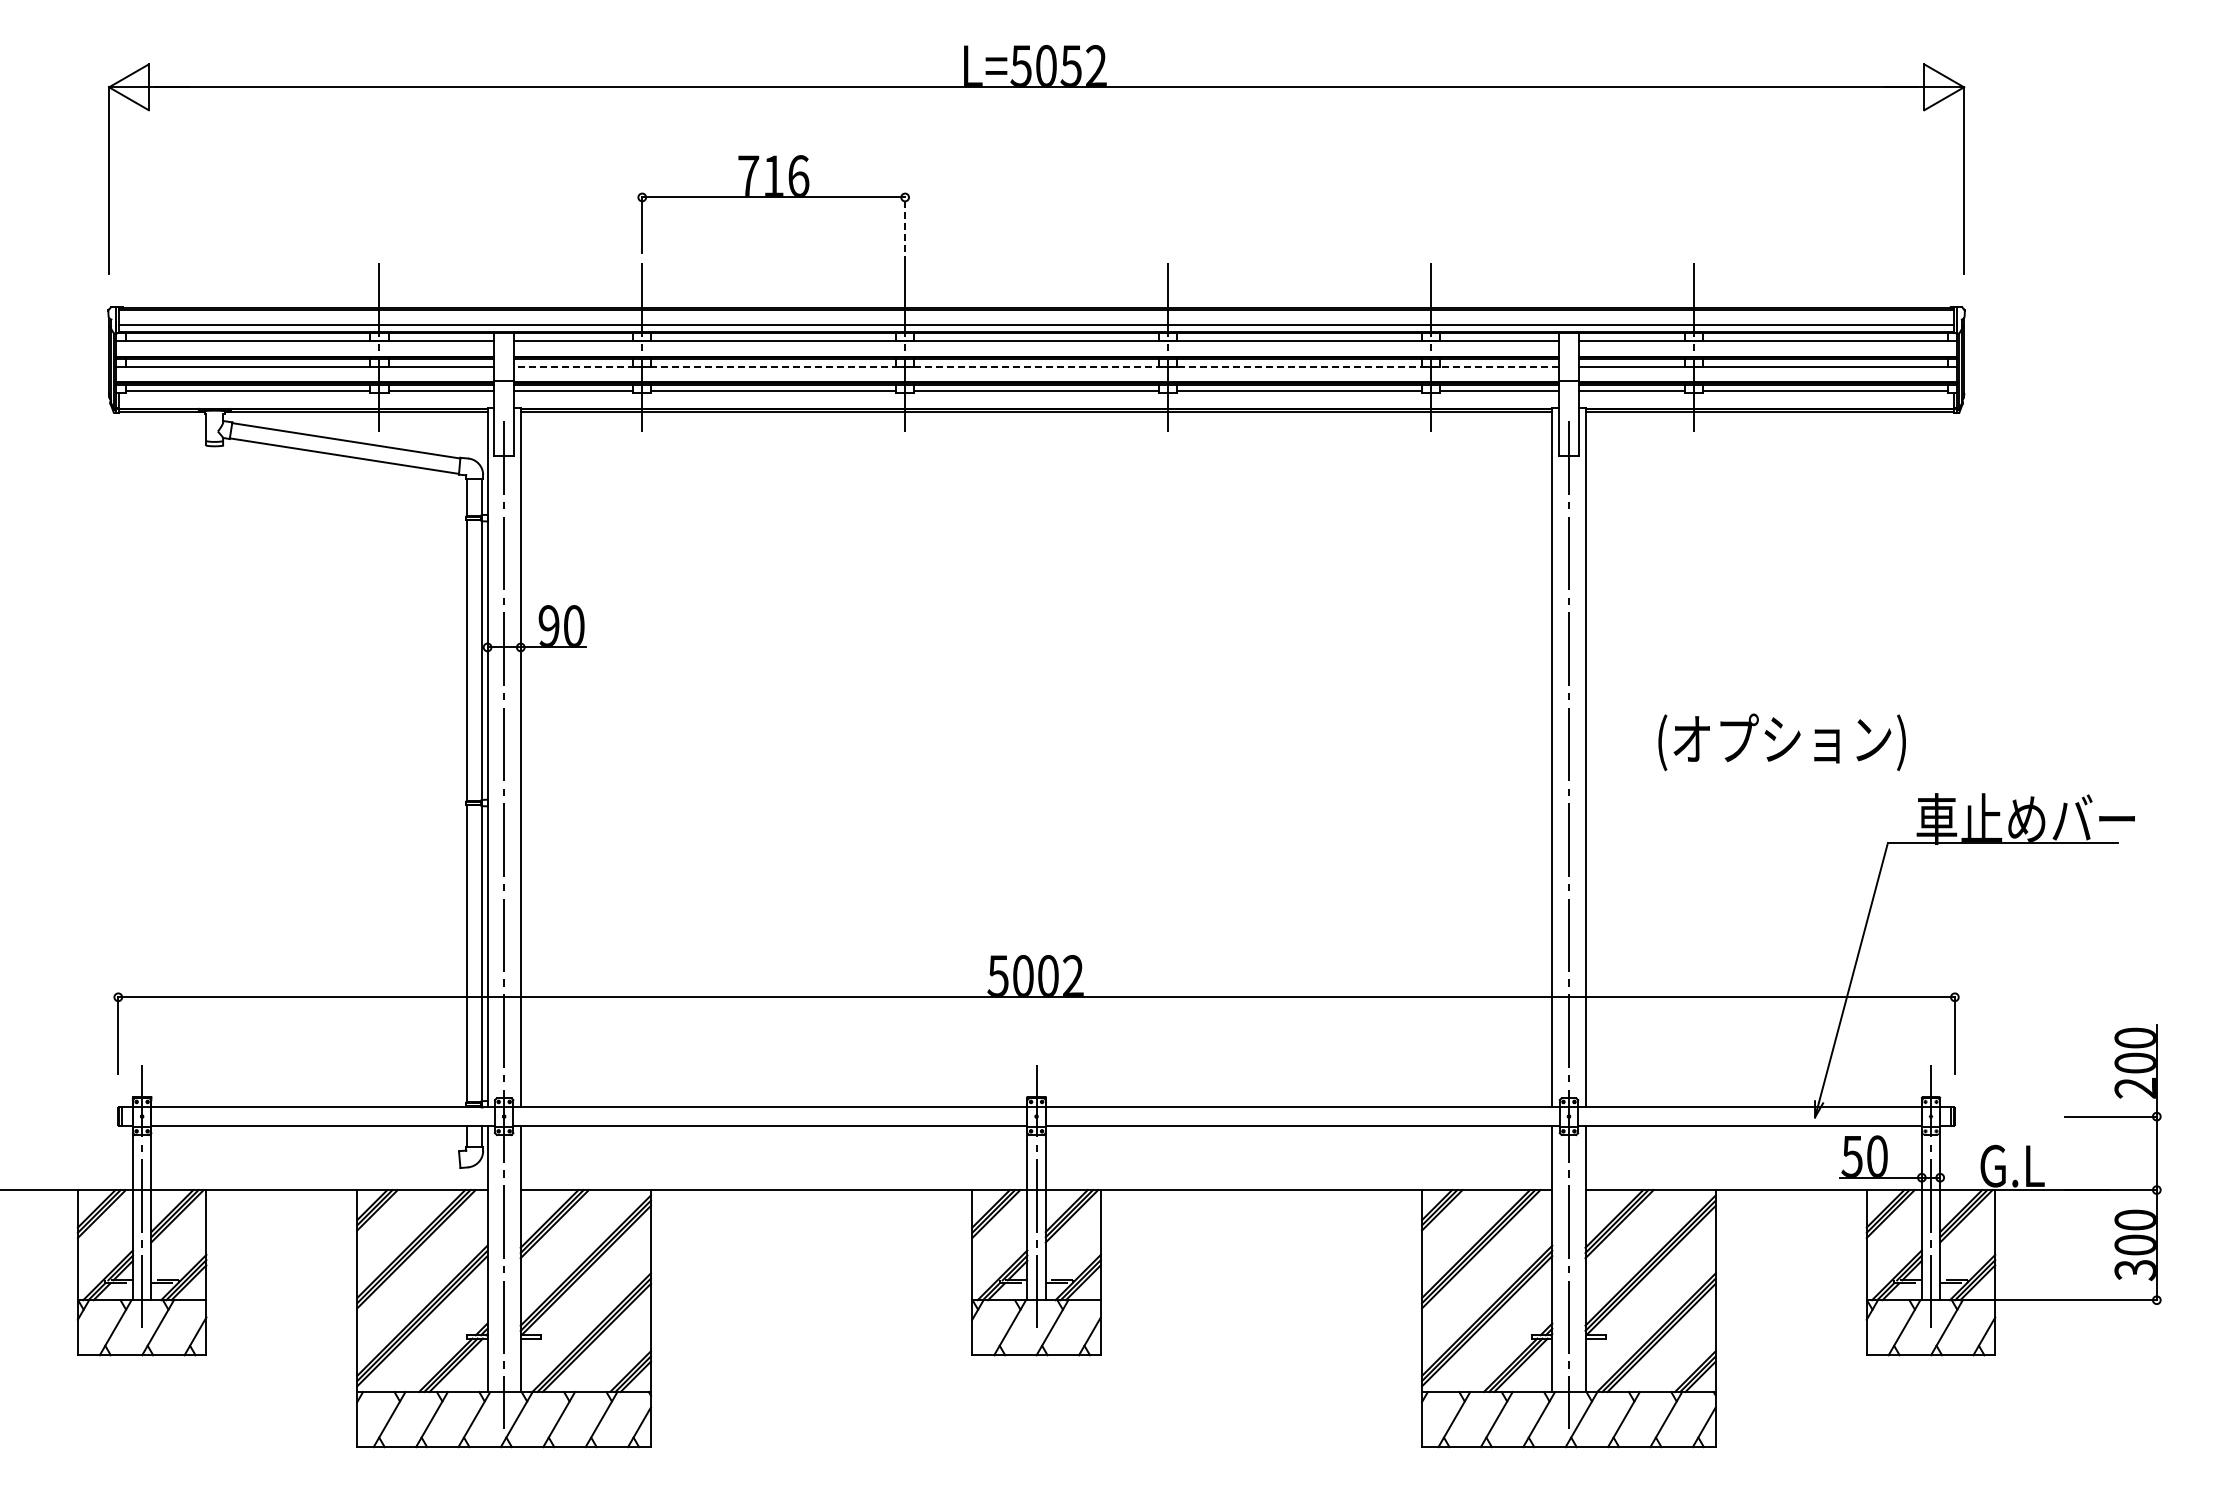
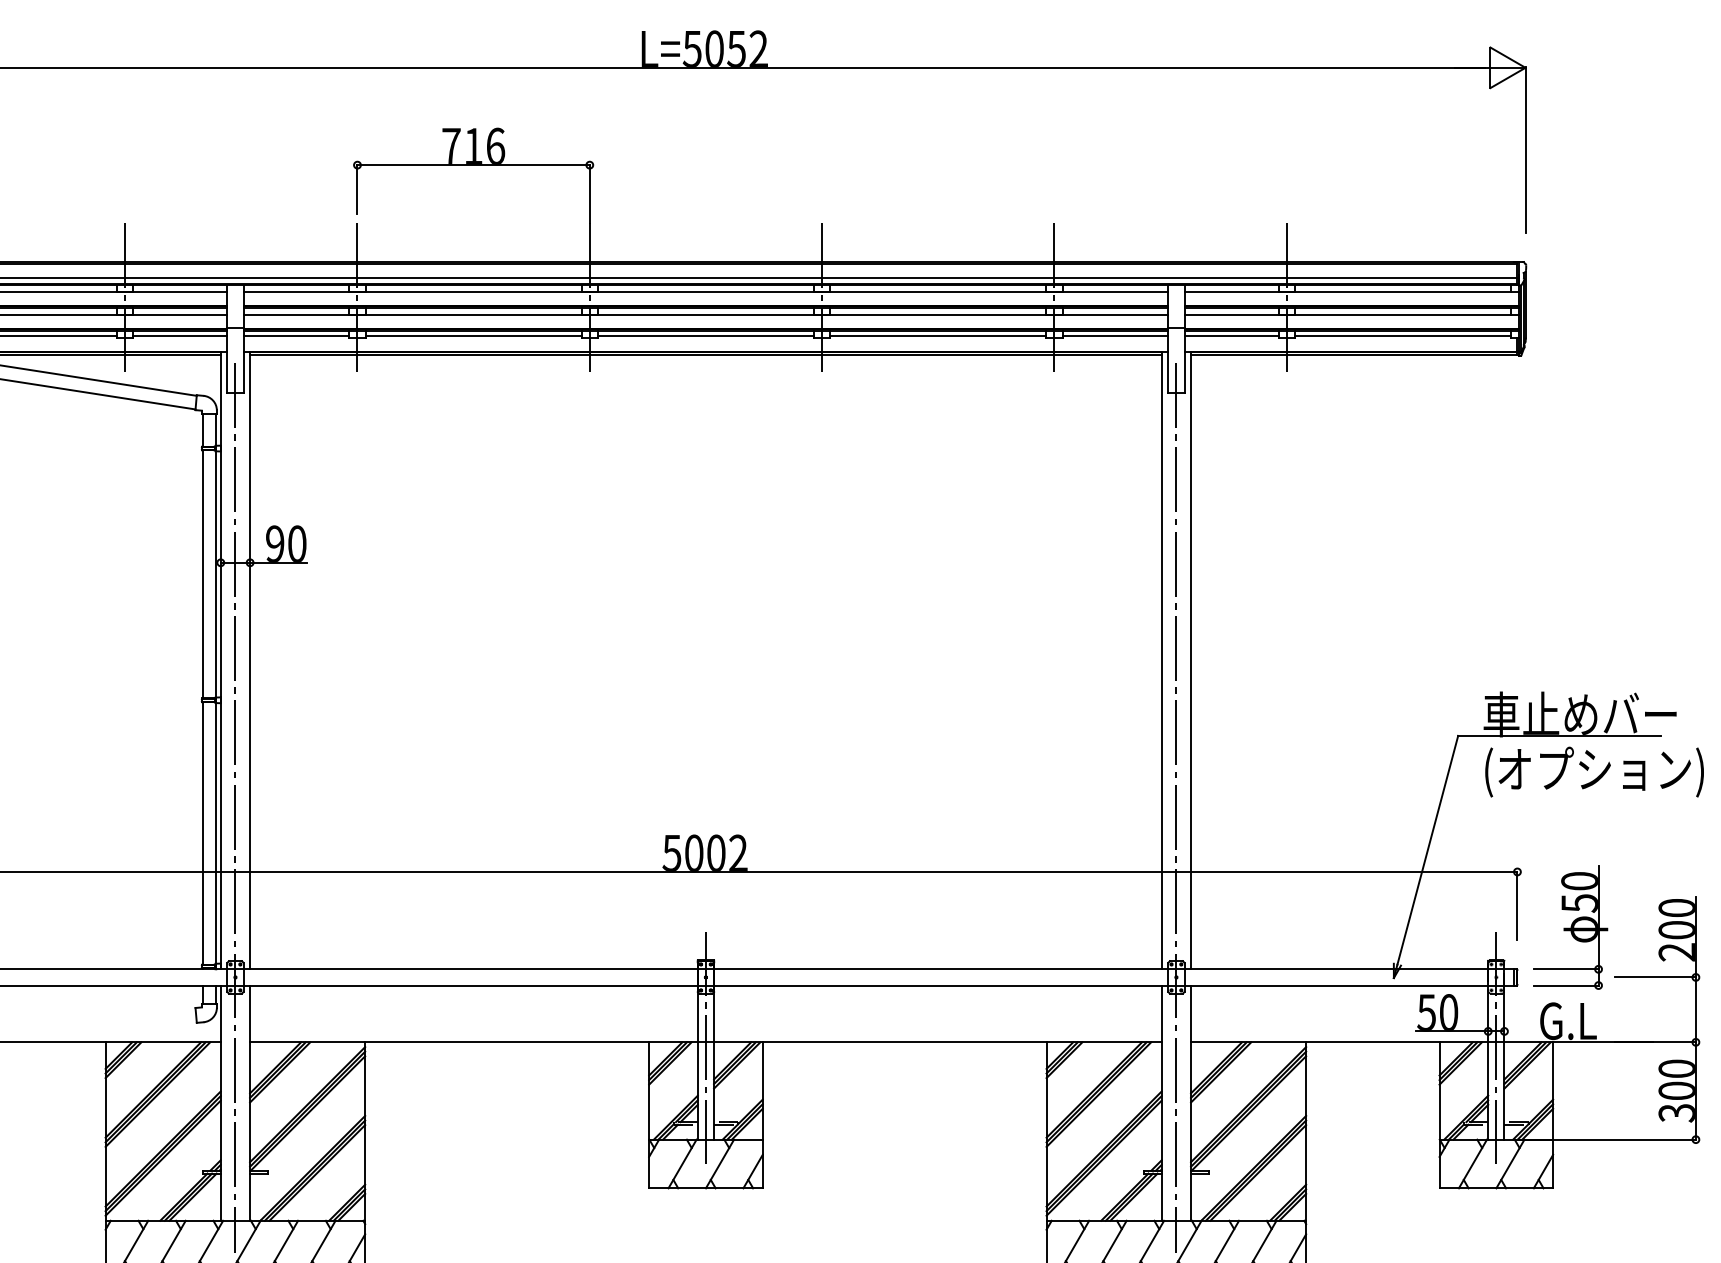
line: (905, 229) -> (590, 193), dashed -> solid
line: (1036, 367) -> (705, 315), dashed -> solid
text: (1781, 742) -> (1593, 772), moved
part: (2014, 1060) -> (1570, 927), added

